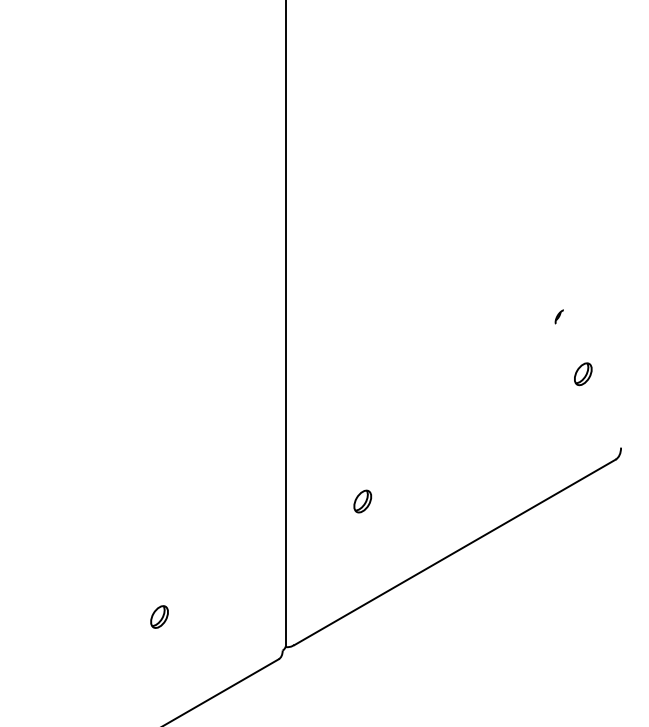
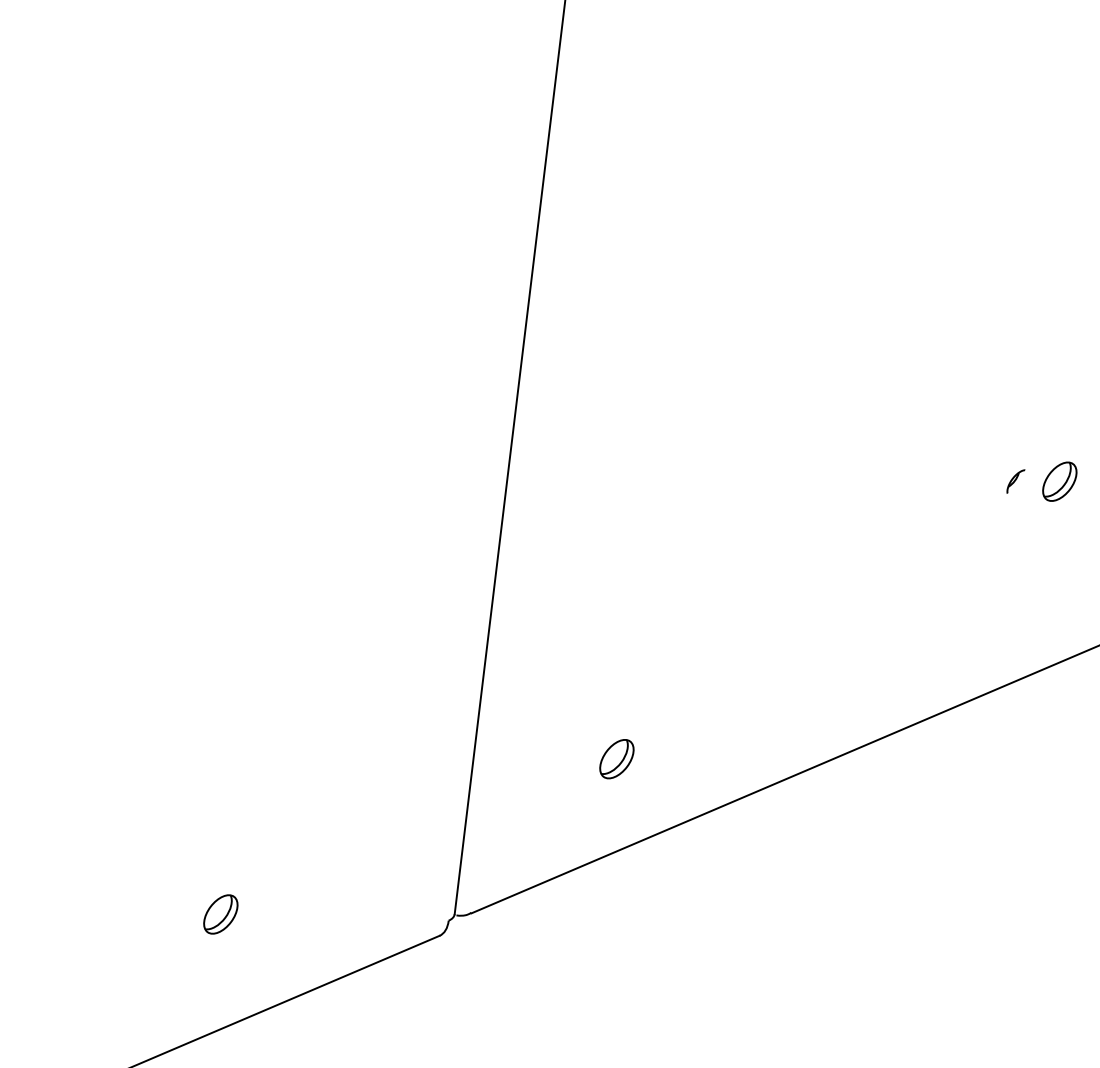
part: (558, 316) -> (1014, 480), moved
part: (362, 501) -> (616, 758), moved
part: (159, 616) -> (220, 913), moved

